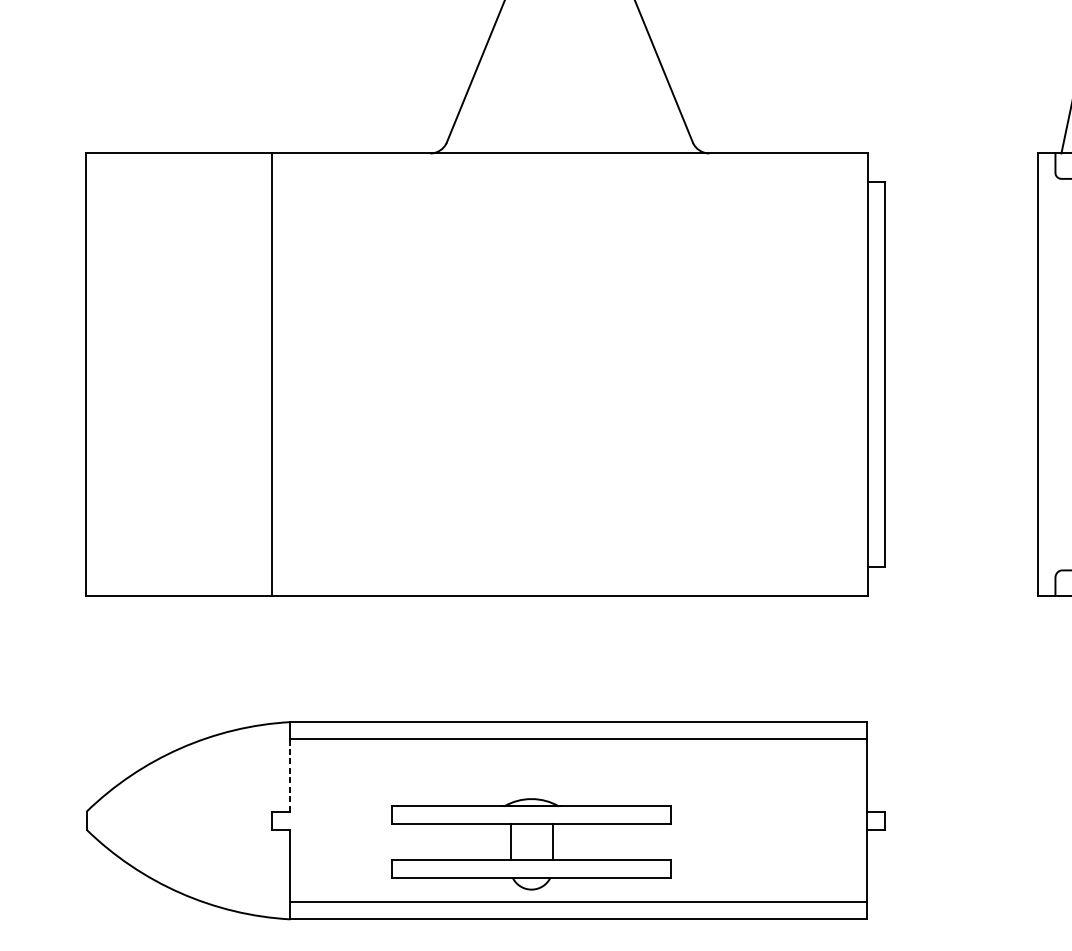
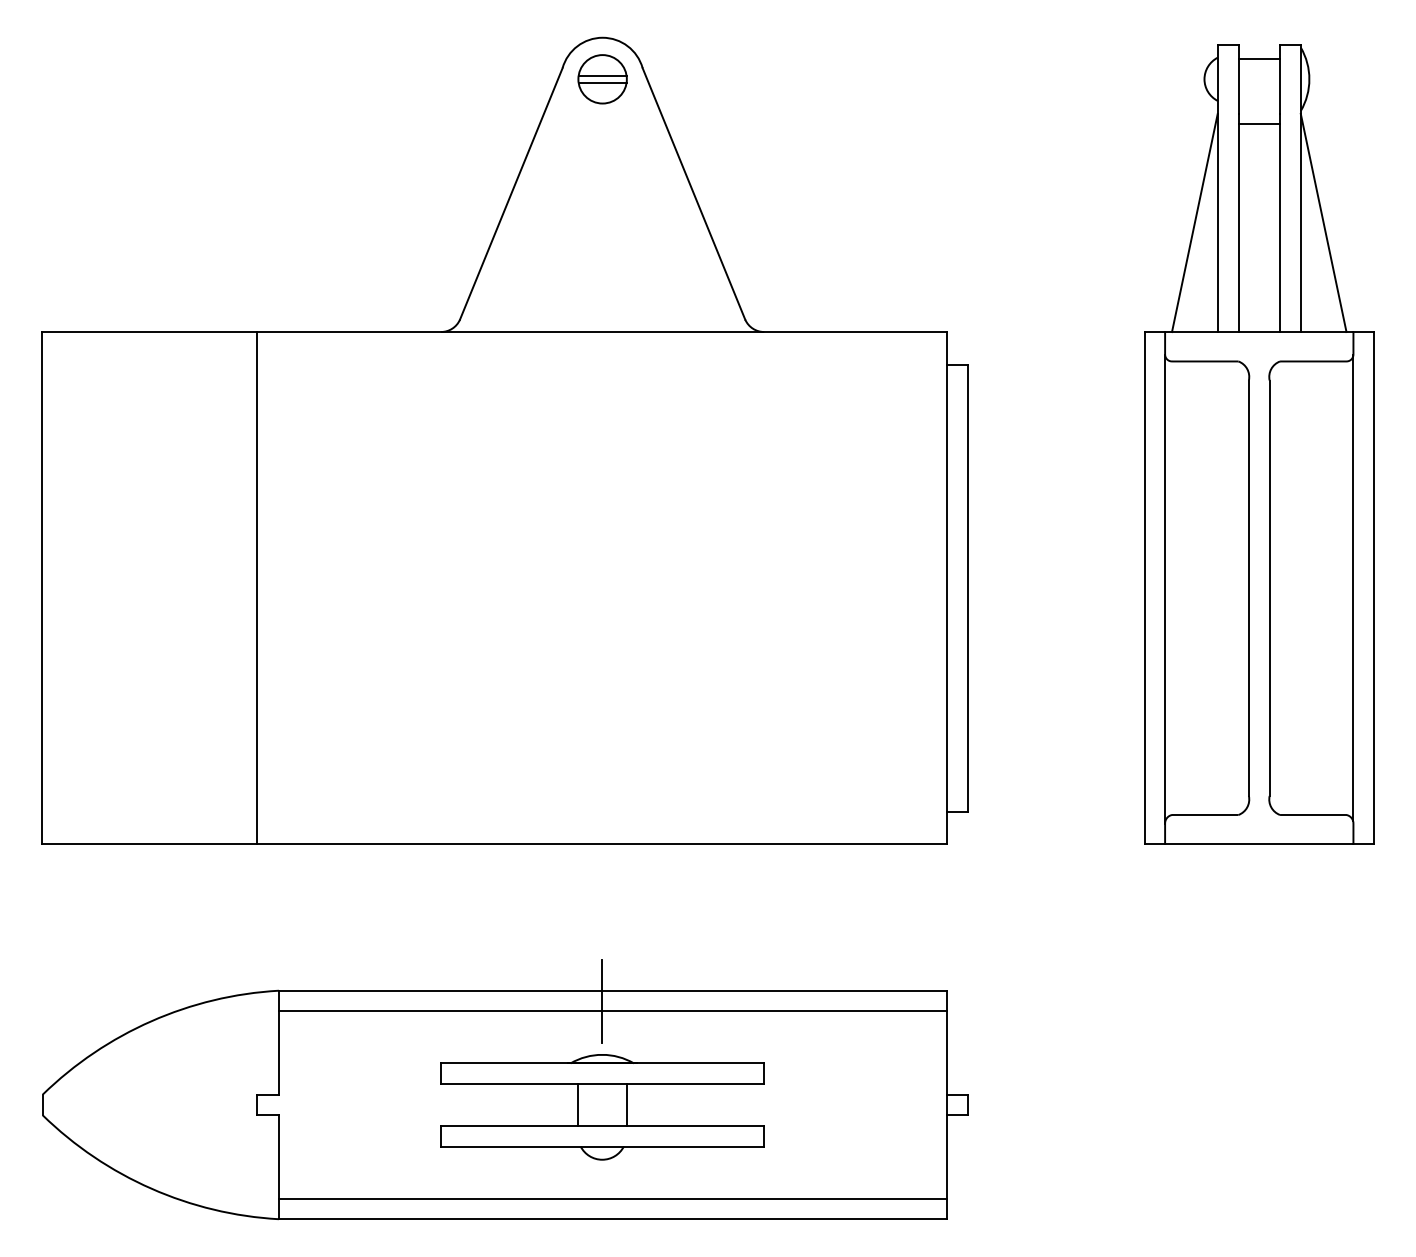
line: (1055, 374) -> (1165, 588), added
line: (569, 730) -> (602, 1000), added
line: (290, 775) -> (278, 1052), dashed -> solid
part: (531, 844) -> (602, 1107), moved

